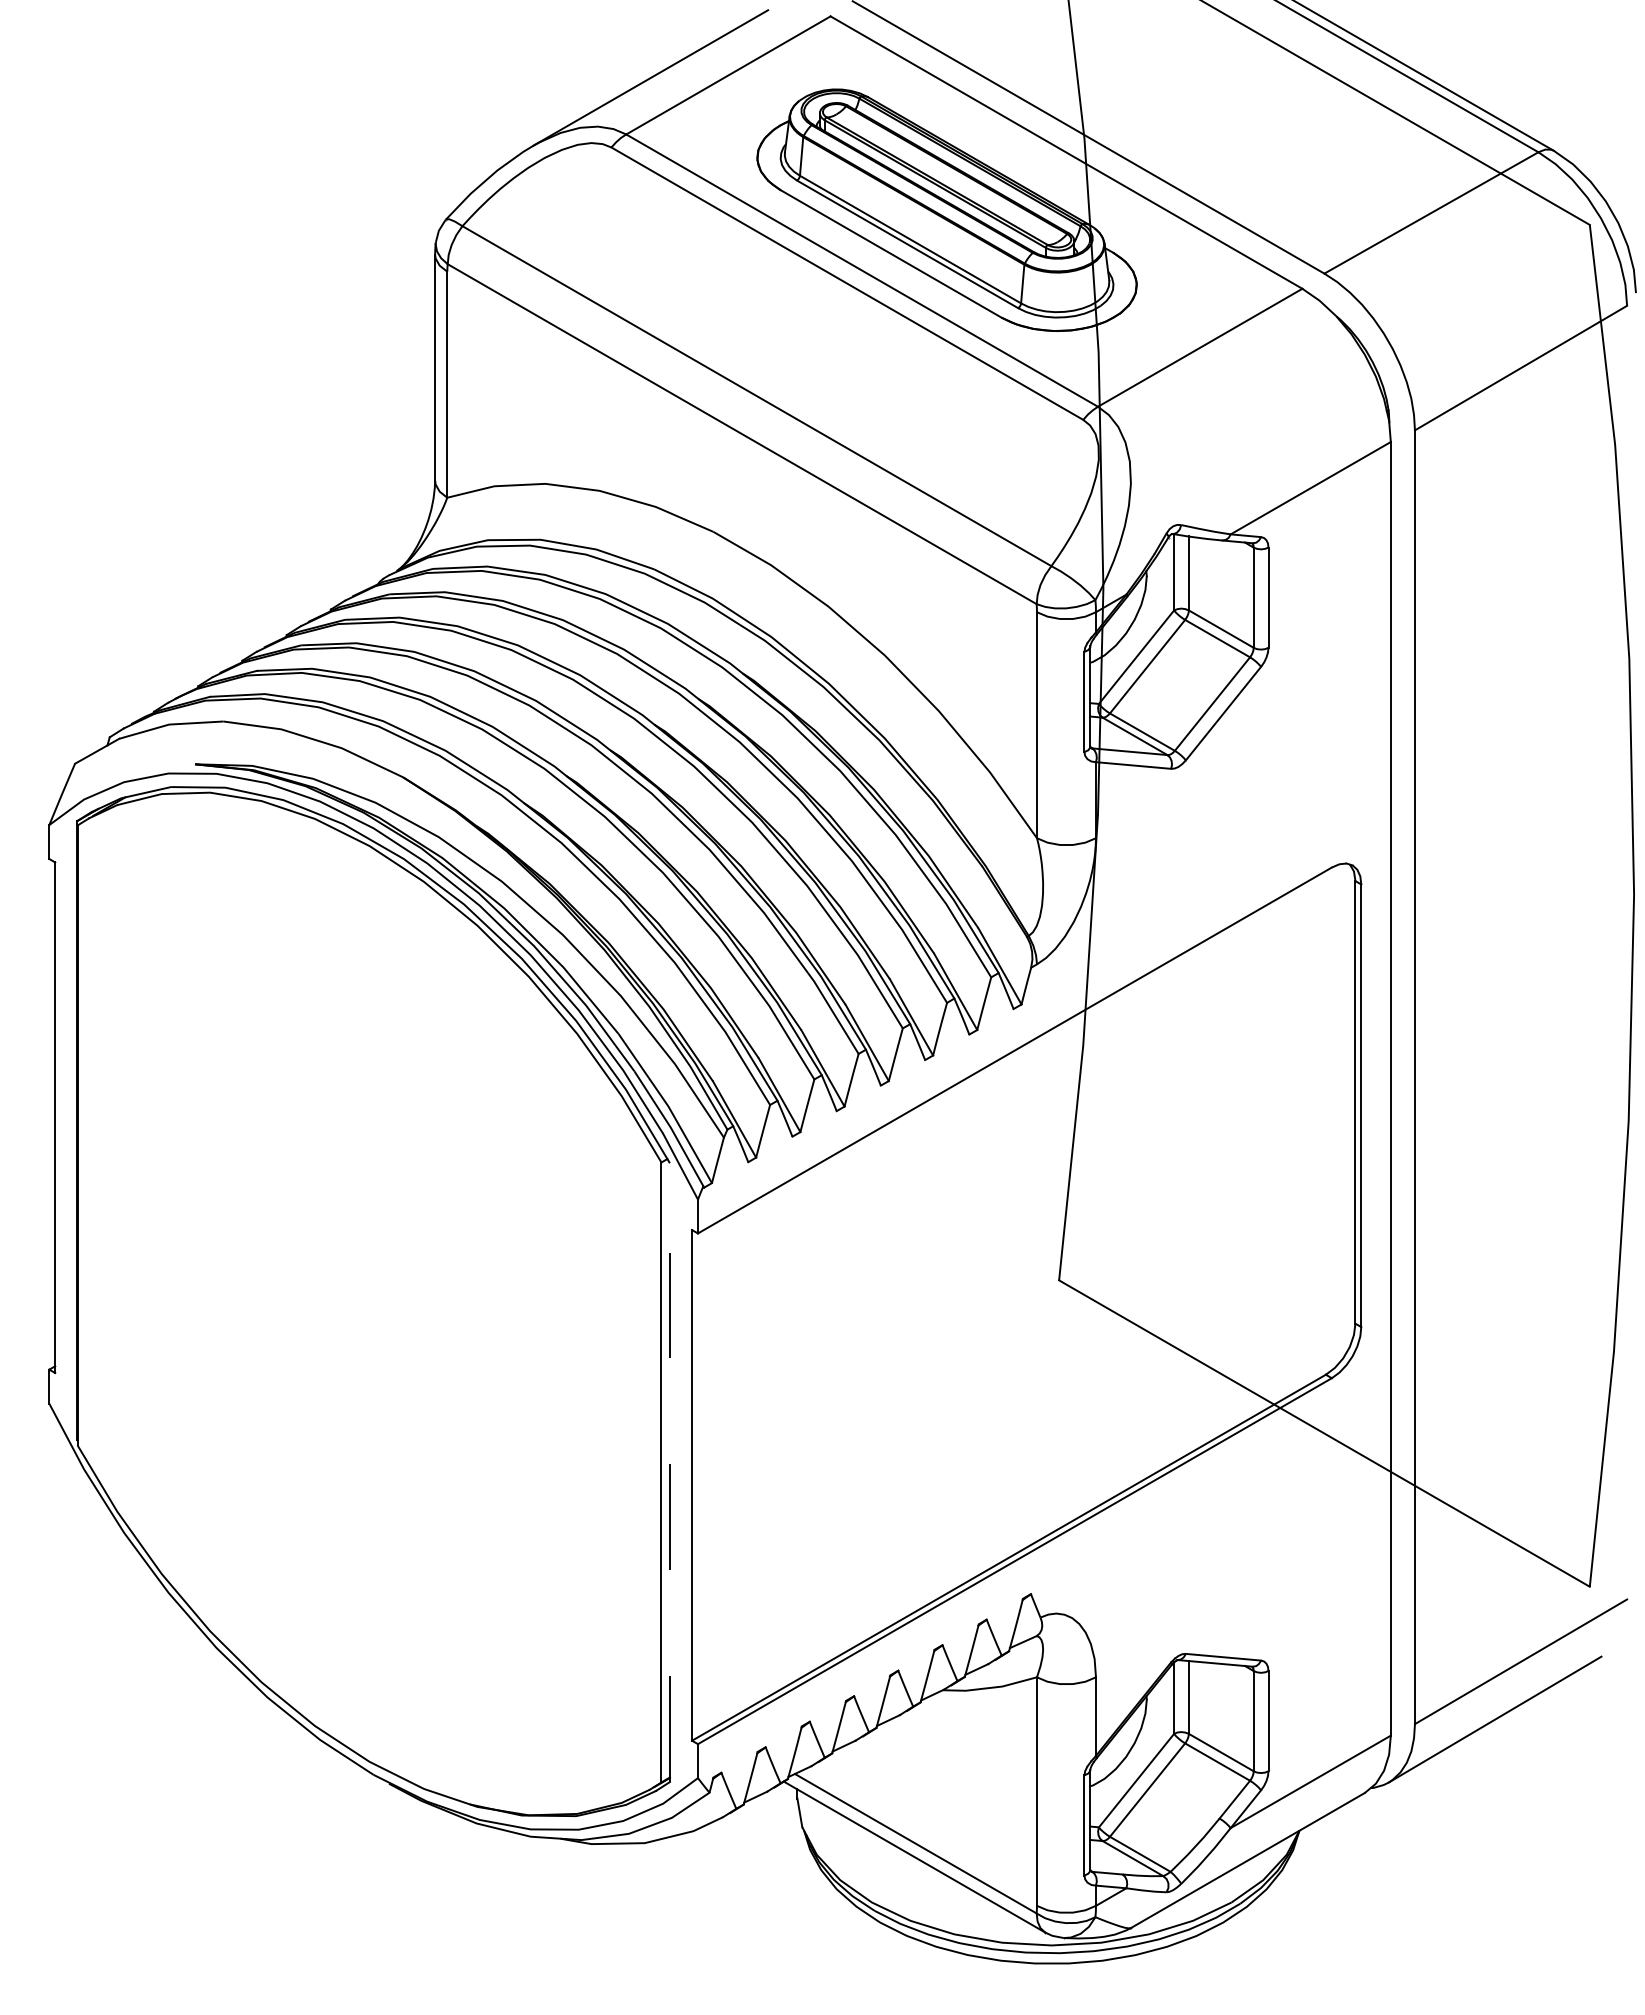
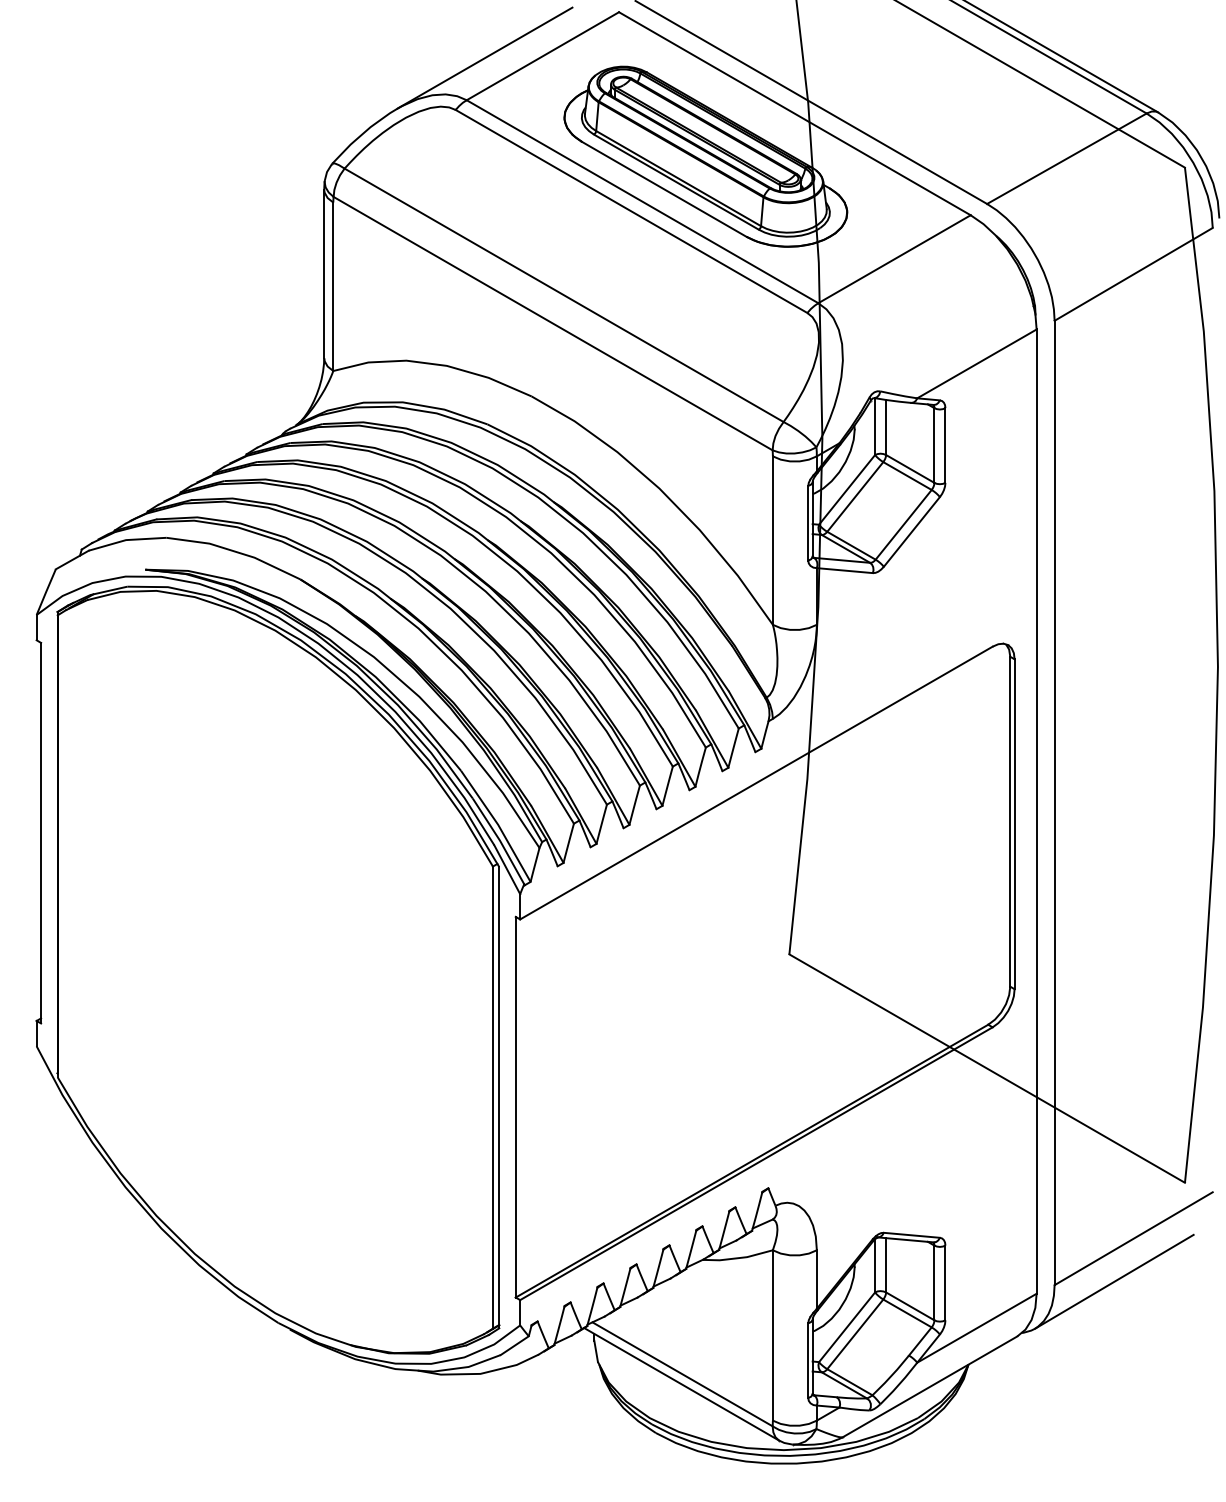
line: (669, 1472) -> (498, 1097), dashed -> solid

